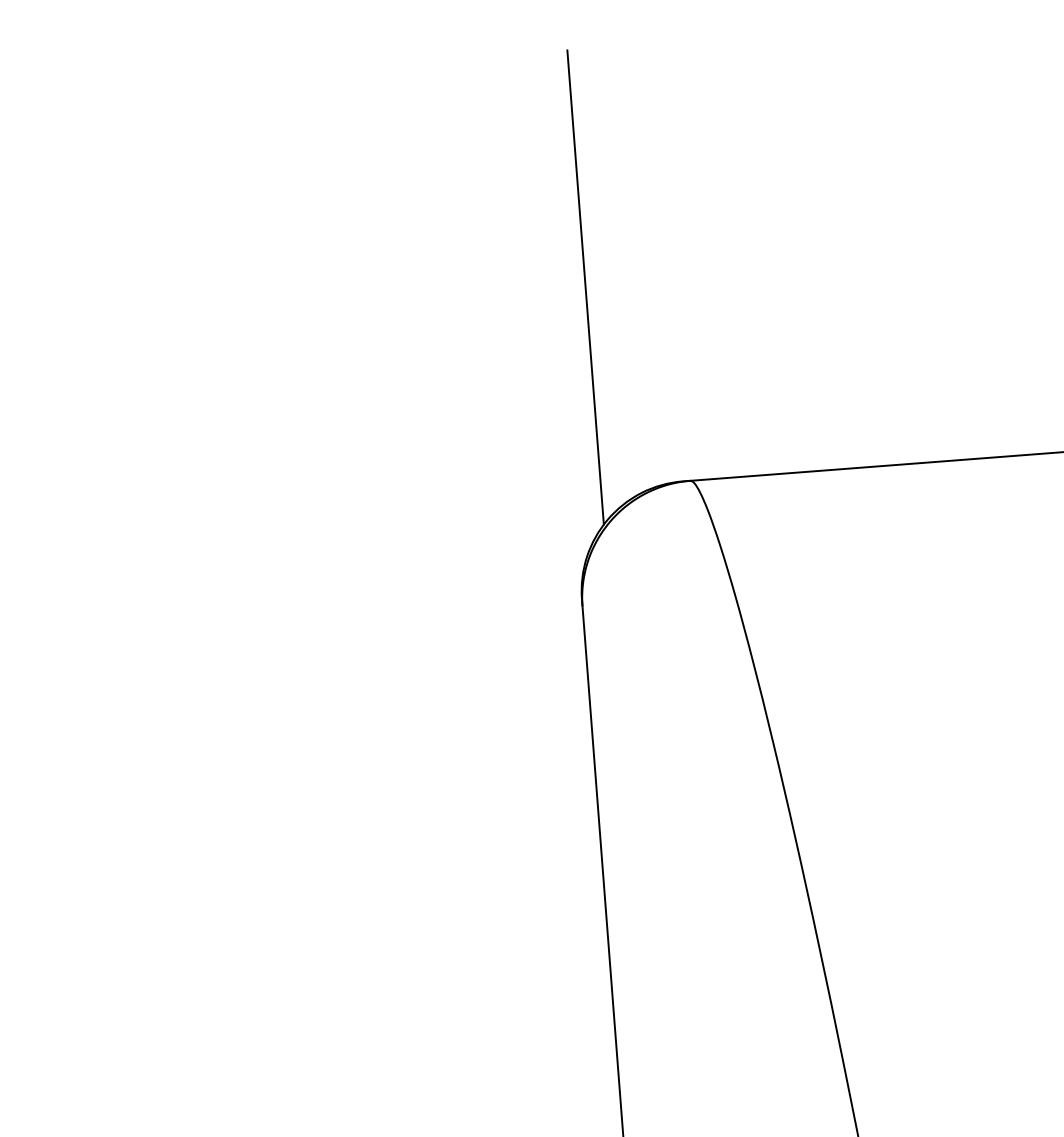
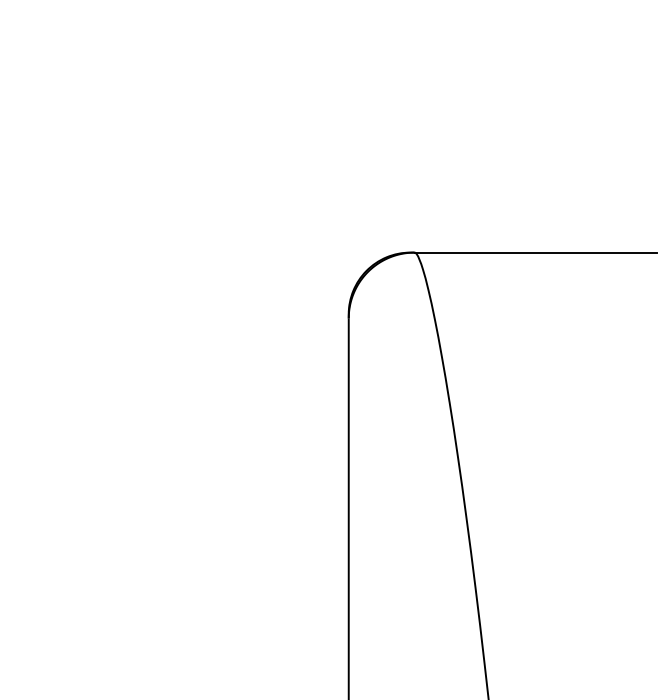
line: (586, 286) -> (364, 139), removed

